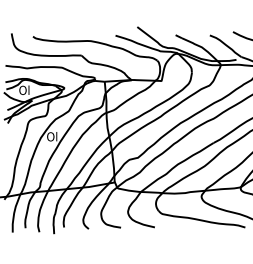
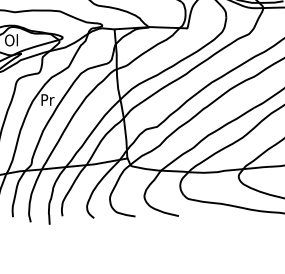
text: (52, 136) -> (47, 99), Ol -> Pr

